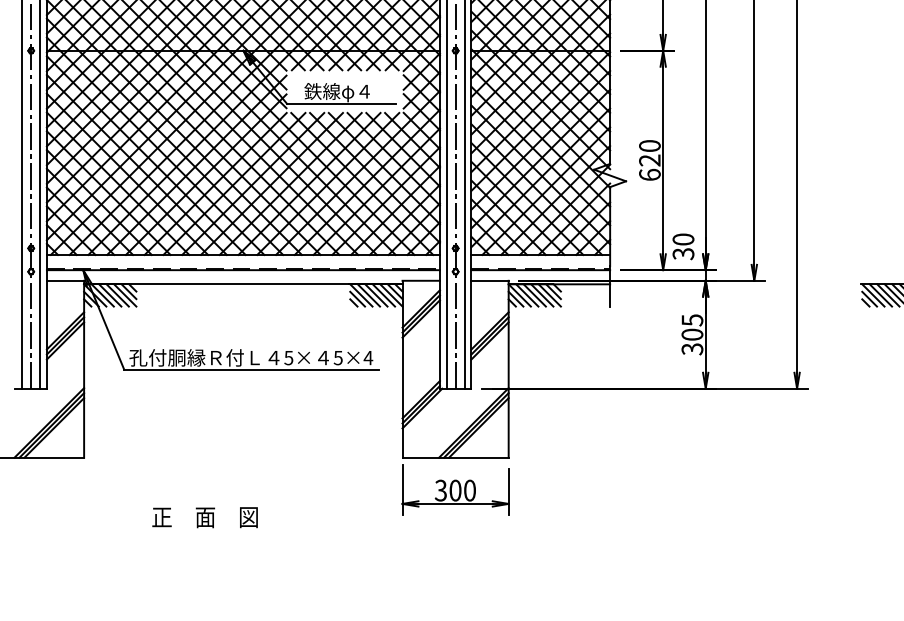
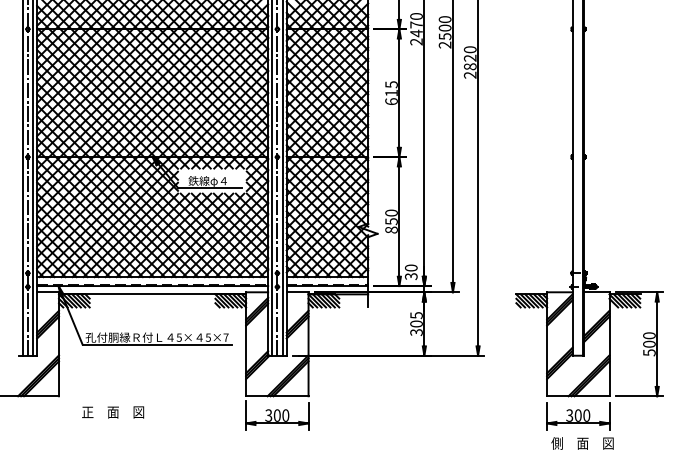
text: (649, 167) -> (391, 225), 620 -> 850
text: (367, 357) -> (225, 337), 5×4 -> 5×7
text: (205, 517) -> (113, 412), moved

